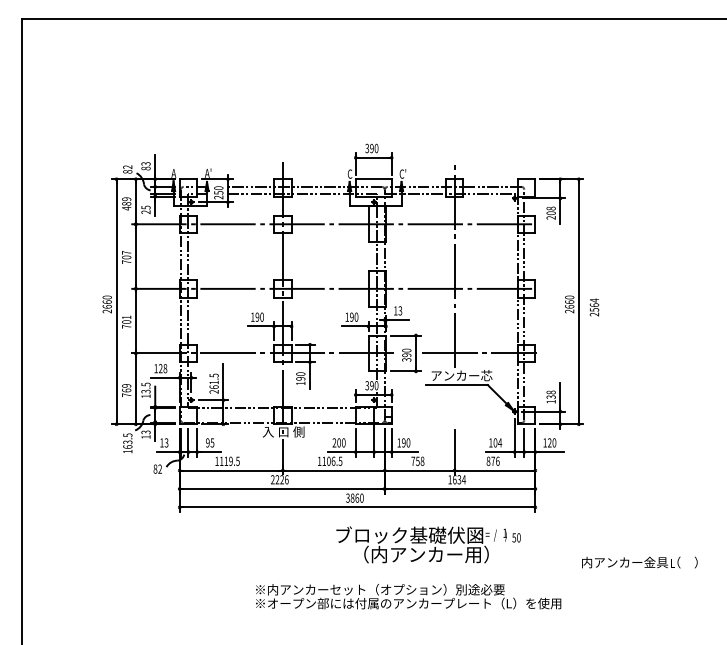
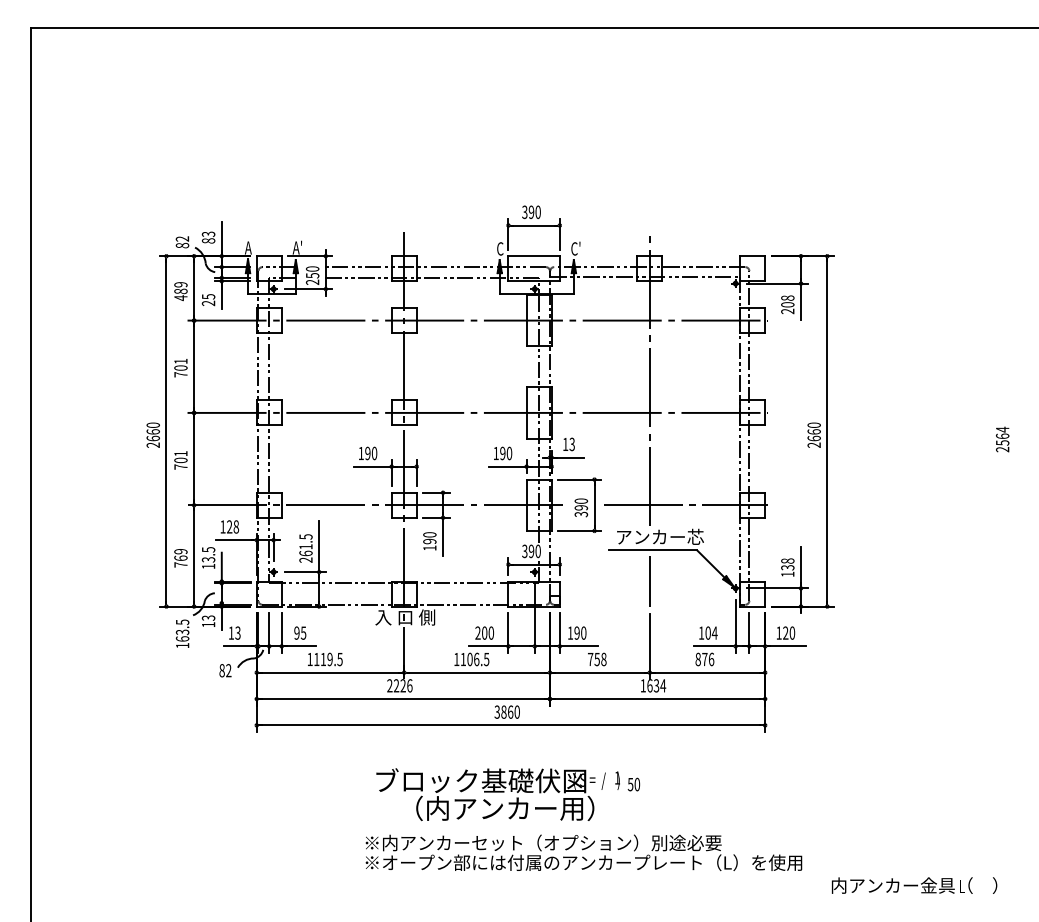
text: (126, 252) -> (180, 360), 707 -> 701
text: (594, 307) -> (1002, 439), moved
line: (454, 406) -> (649, 581), added
text: (428, 544) -> (508, 794), moved
text: (639, 562) -> (914, 885), moved

